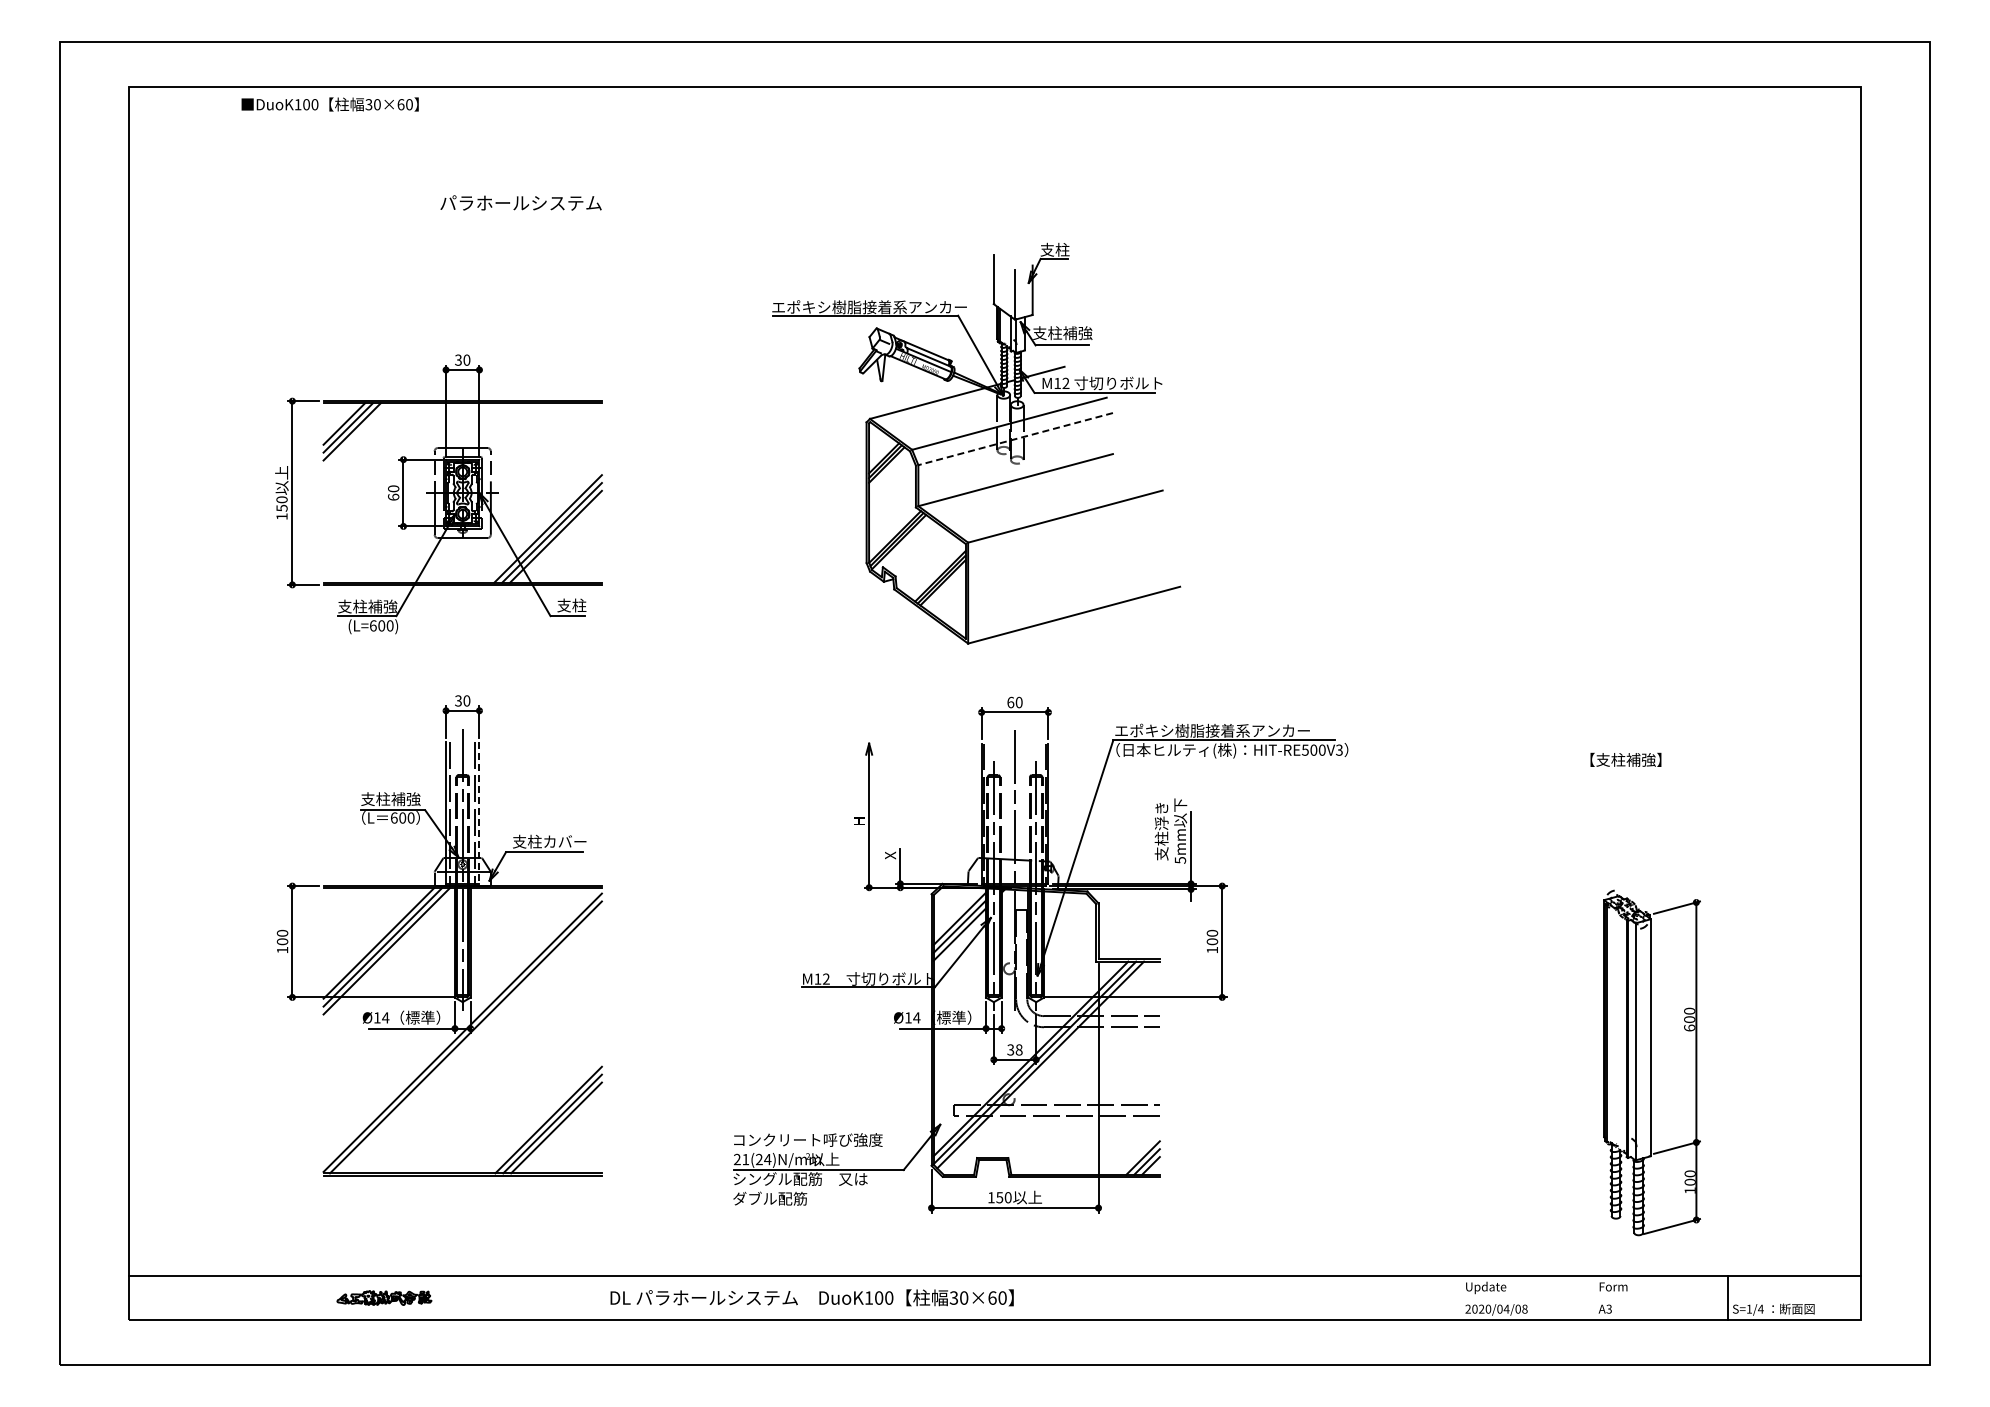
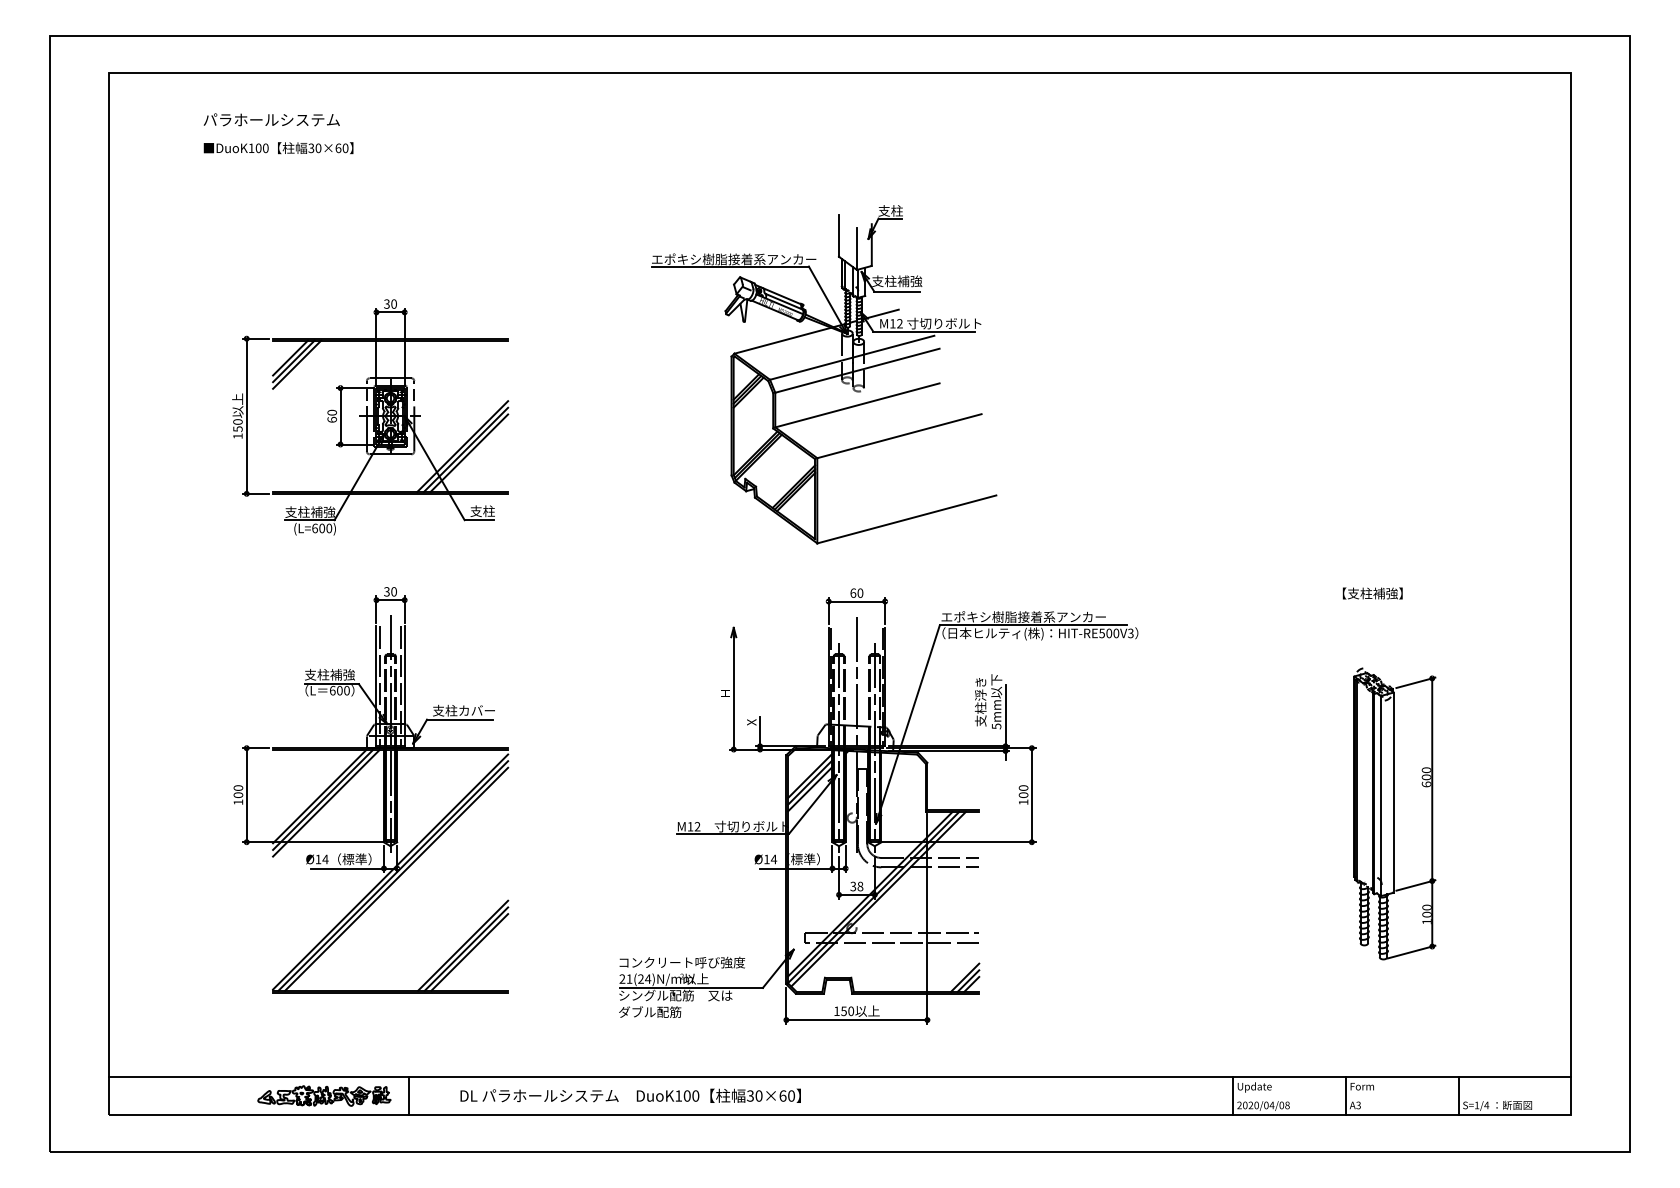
text: (329, 104) -> (278, 148), moved
text: (520, 202) -> (271, 119), moved
line: (1015, 439) -> (857, 371), dashed -> solid
text: (1625, 759) -> (1372, 593), moved
line: (479, 812) -> (404, 686), dashed -> solid
line: (469, 1041) -> (396, 879), added
part: (1651, 1062) -> (1394, 813), moved
part: (384, 1297) -> (324, 1095), size x1.67
line: (485, 1297) -> (409, 1095), added
text: (811, 1297) -> (630, 1095), moved
line: (1460, 1297) -> (1233, 1095), added
line: (1594, 1297) -> (1346, 1095), added

